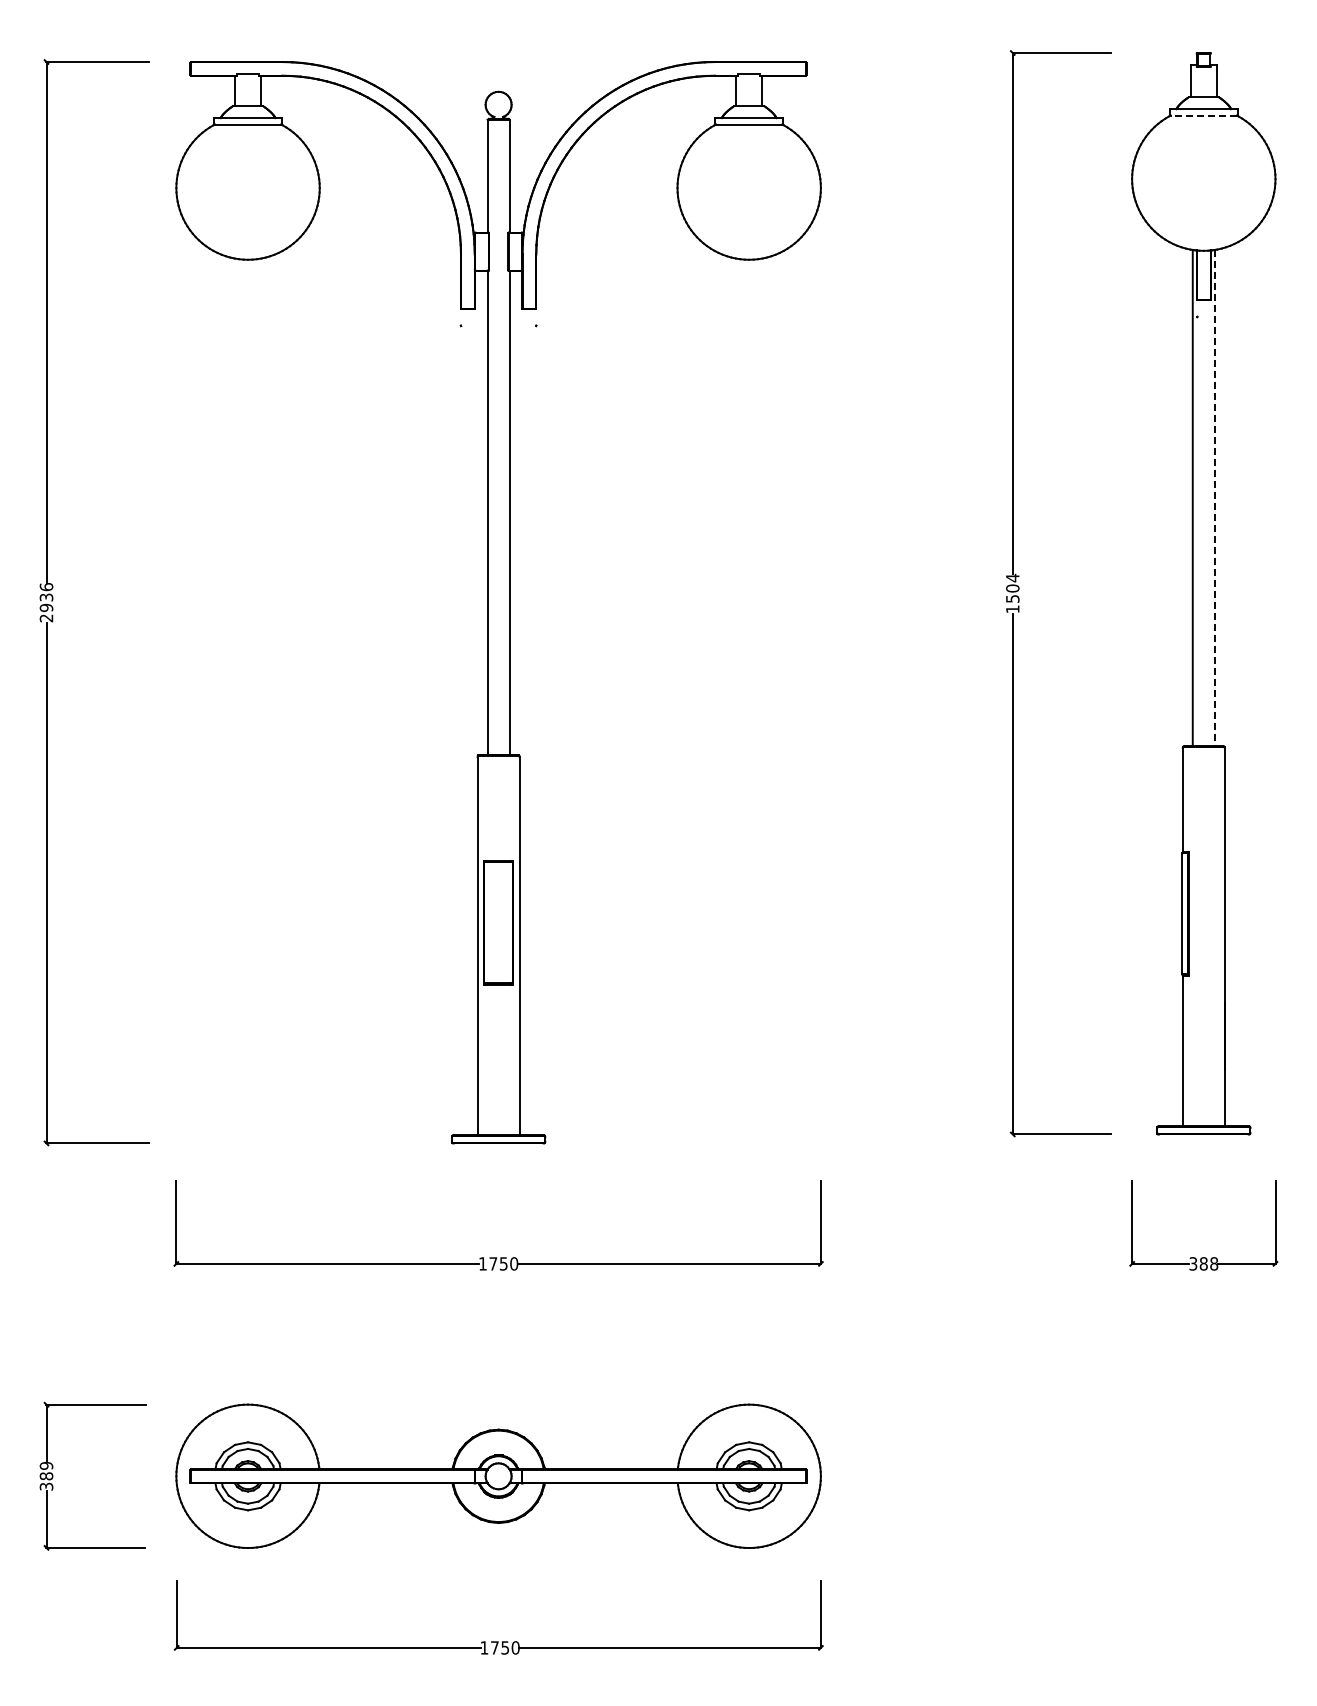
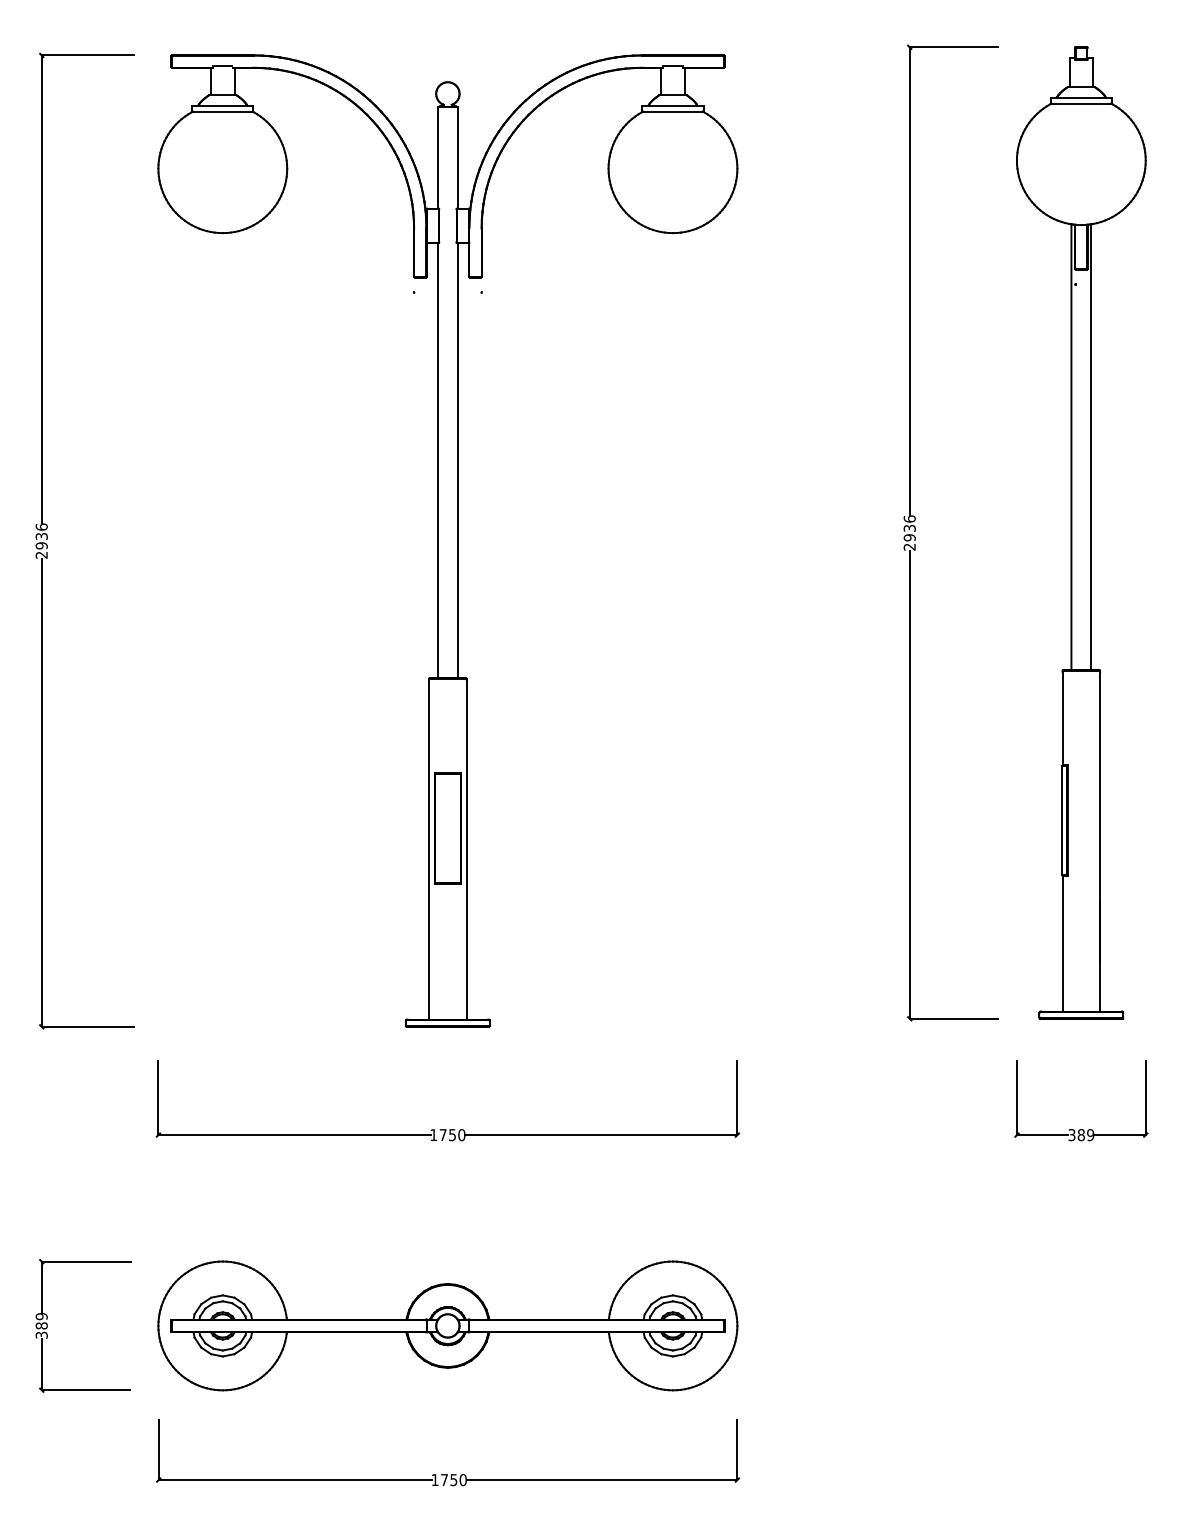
line: (1203, 115) -> (1081, 103), dashed -> solid
line: (1214, 498) -> (1090, 447), dashed -> solid
text: (1012, 593) -> (909, 532), 1504 -> 2936
text: (1214, 1263) -> (1090, 1134), 388 -> 389

